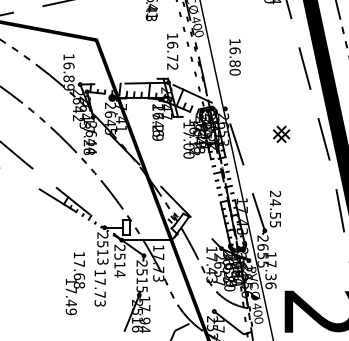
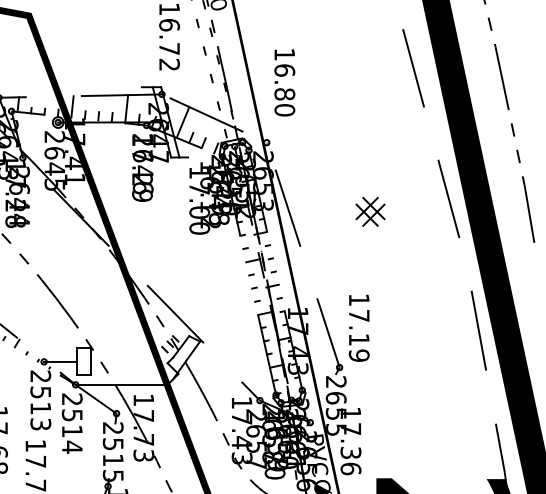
text: (234, 57) -> (283, 82), moved
part: (281, 133) -> (370, 210), moved
text: (275, 208) -> (359, 326), 24.55 -> 17.19

